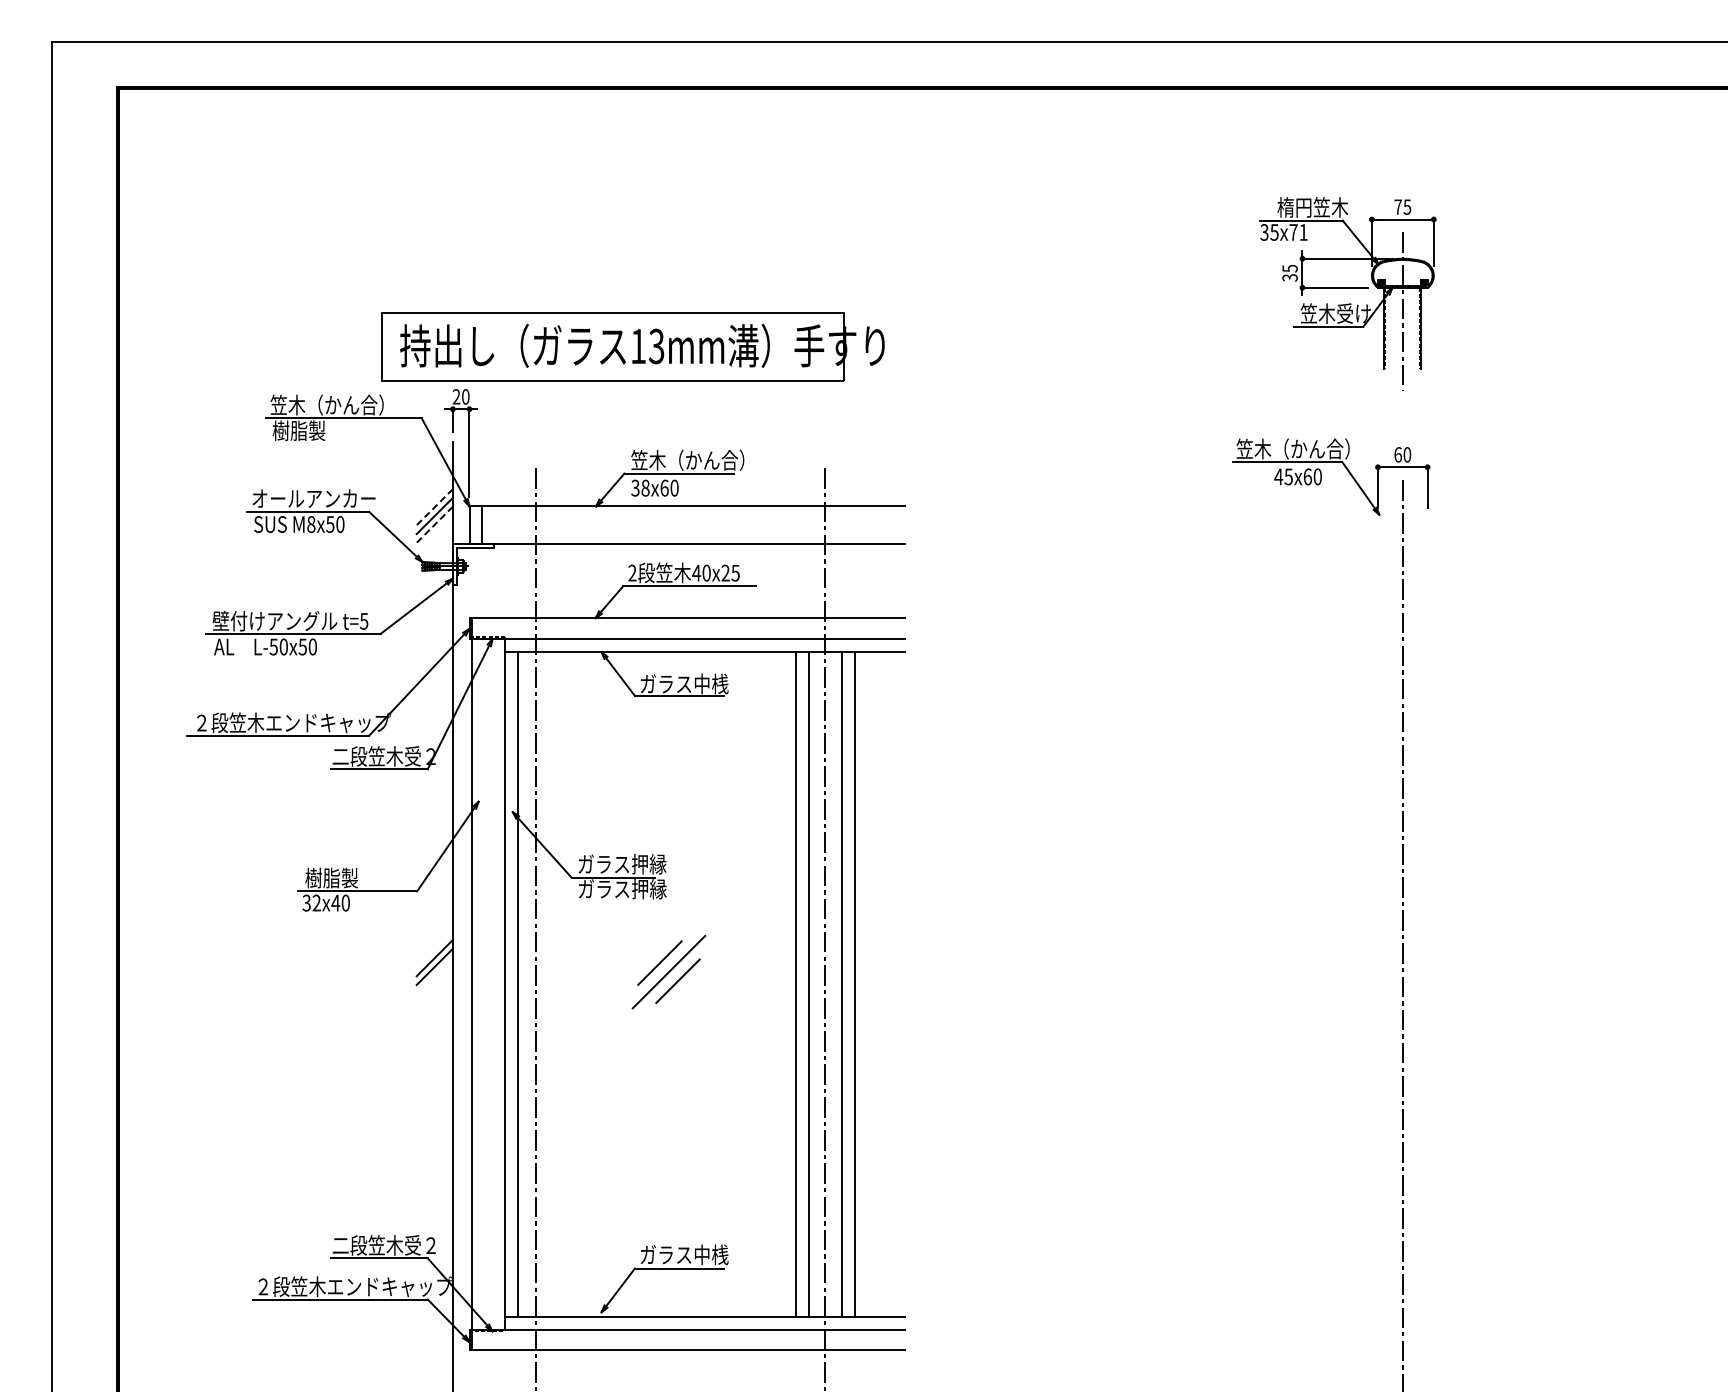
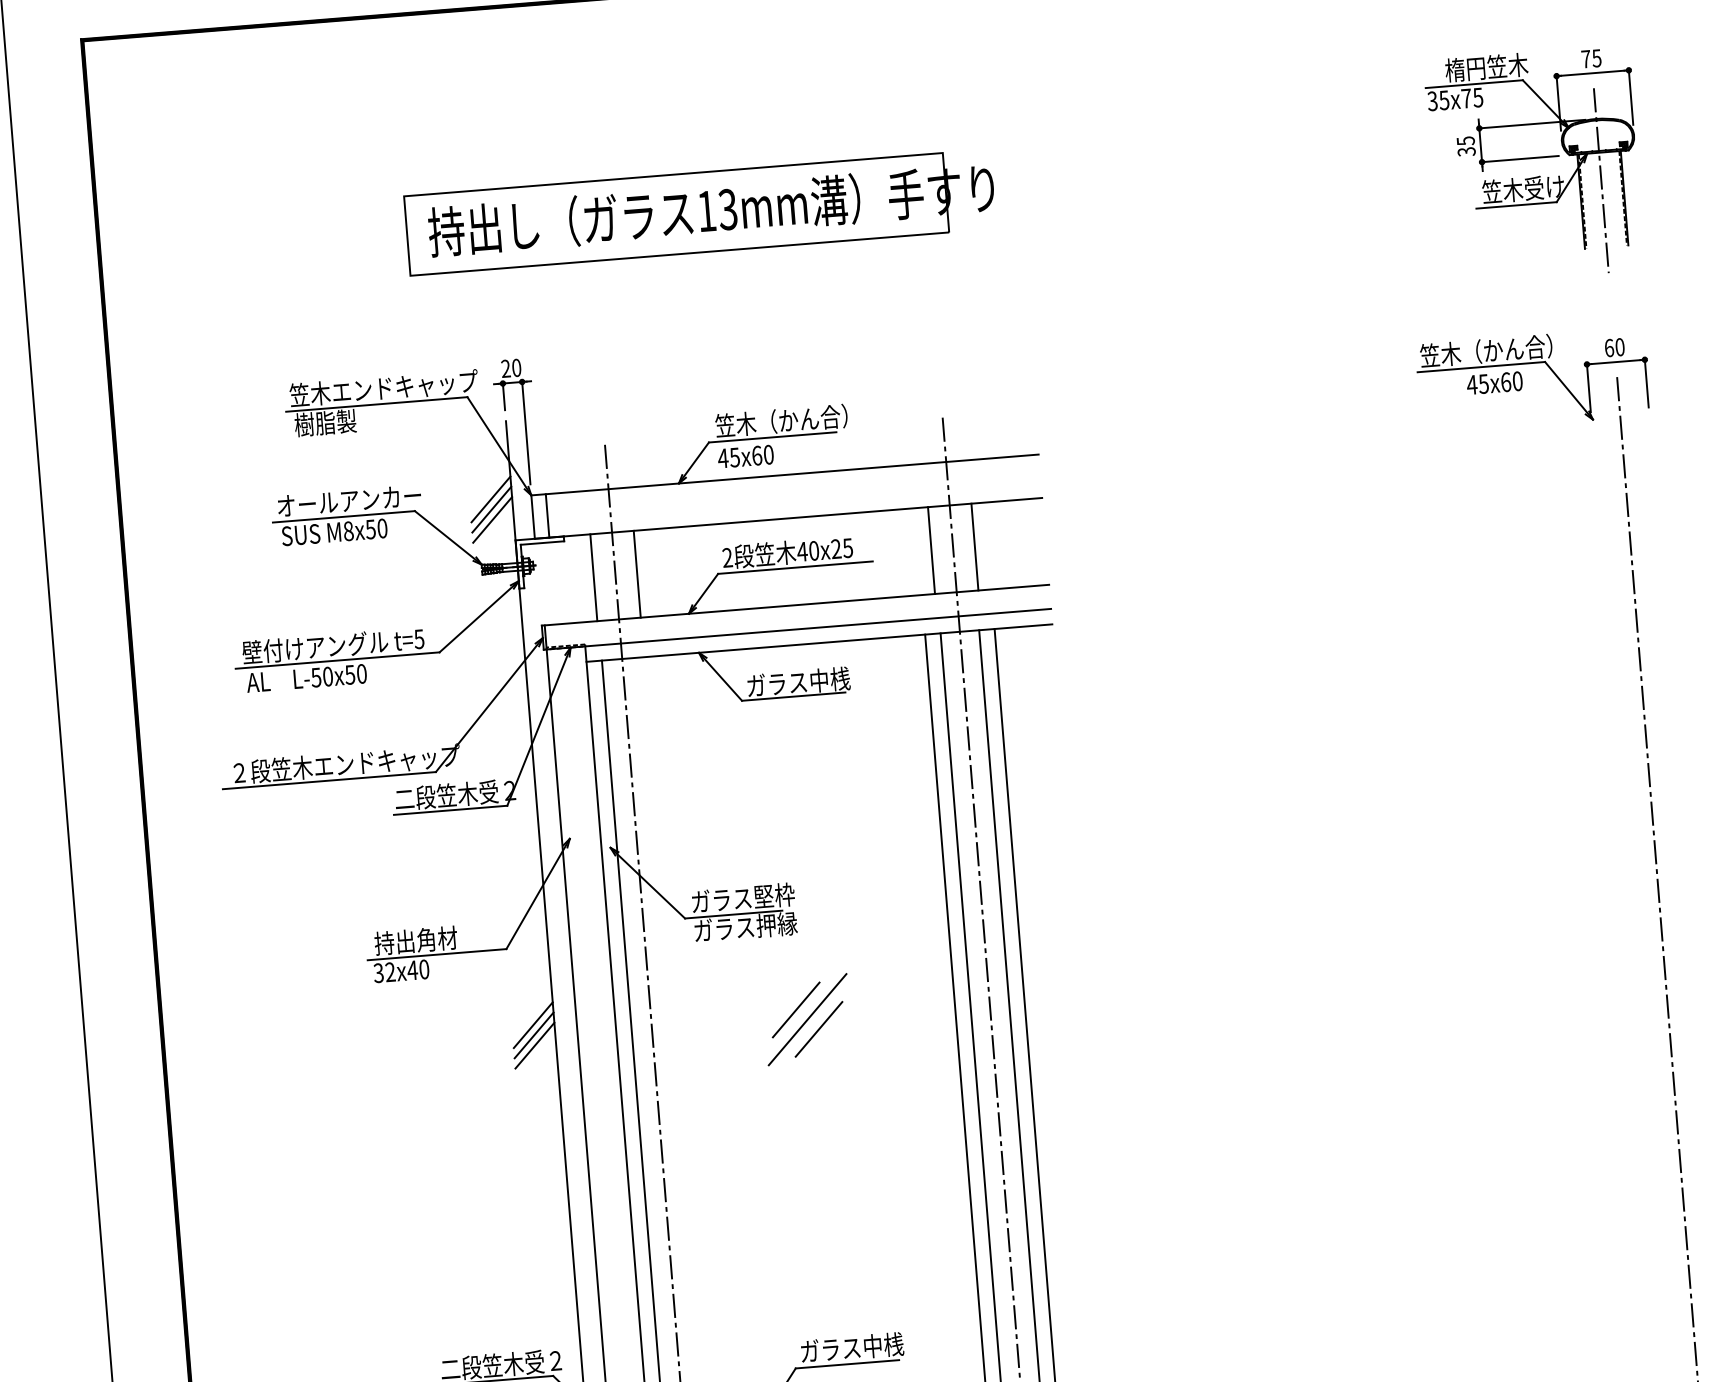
text: (1303, 232) -> (1478, 97), 35x71 -> 35x75
part: (632, 346) -> (699, 211), moved
text: (369, 404) -> (405, 385), 笠木（かん合） -> 笠木エンドキャップ
text: (640, 487) -> (728, 457), 38x60 -> 45x60
line: (434, 507) -> (490, 499), dashed -> solid
line: (434, 524) -> (492, 519), dashed -> solid
line: (517, 580) -> (594, 577), added
line: (554, 580) -> (637, 573), added
line: (806, 580) -> (931, 550), added
line: (843, 580) -> (974, 546), added
text: (649, 863) -> (774, 894), ガラス押縁 -> ガラス堅枠
text: (340, 877) -> (415, 940), 樹脂製 -> 持出角材
line: (434, 975) -> (534, 1045), added

